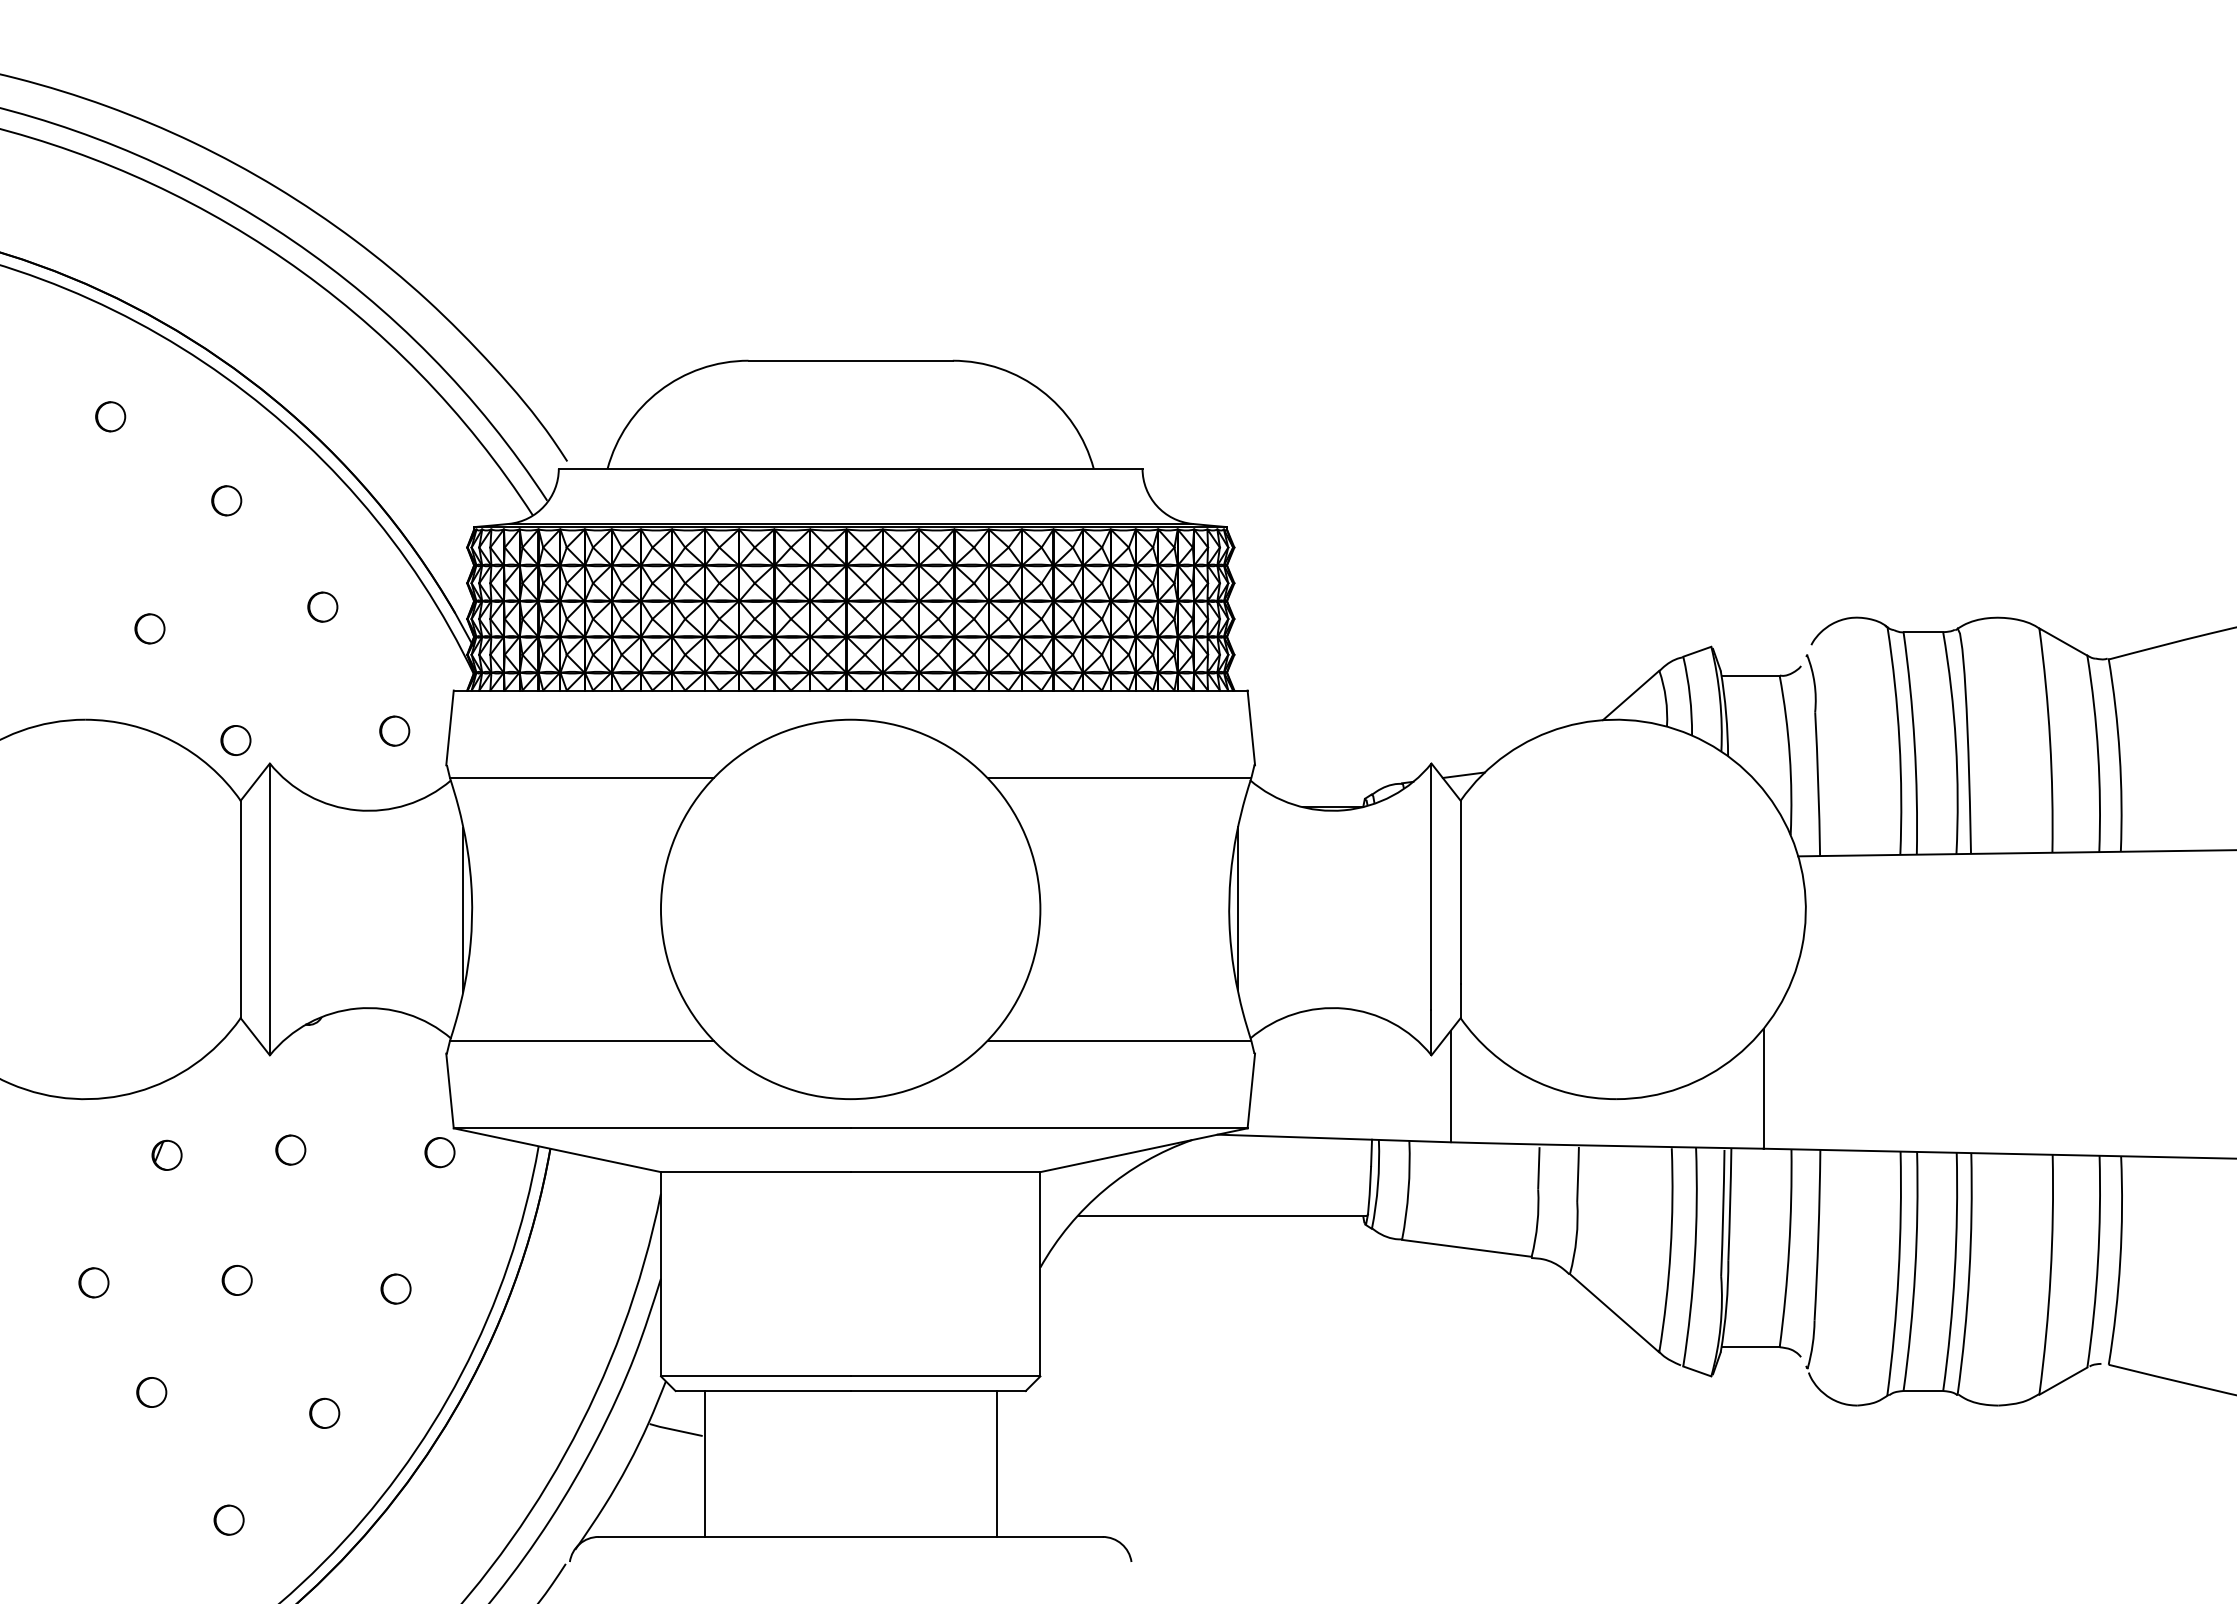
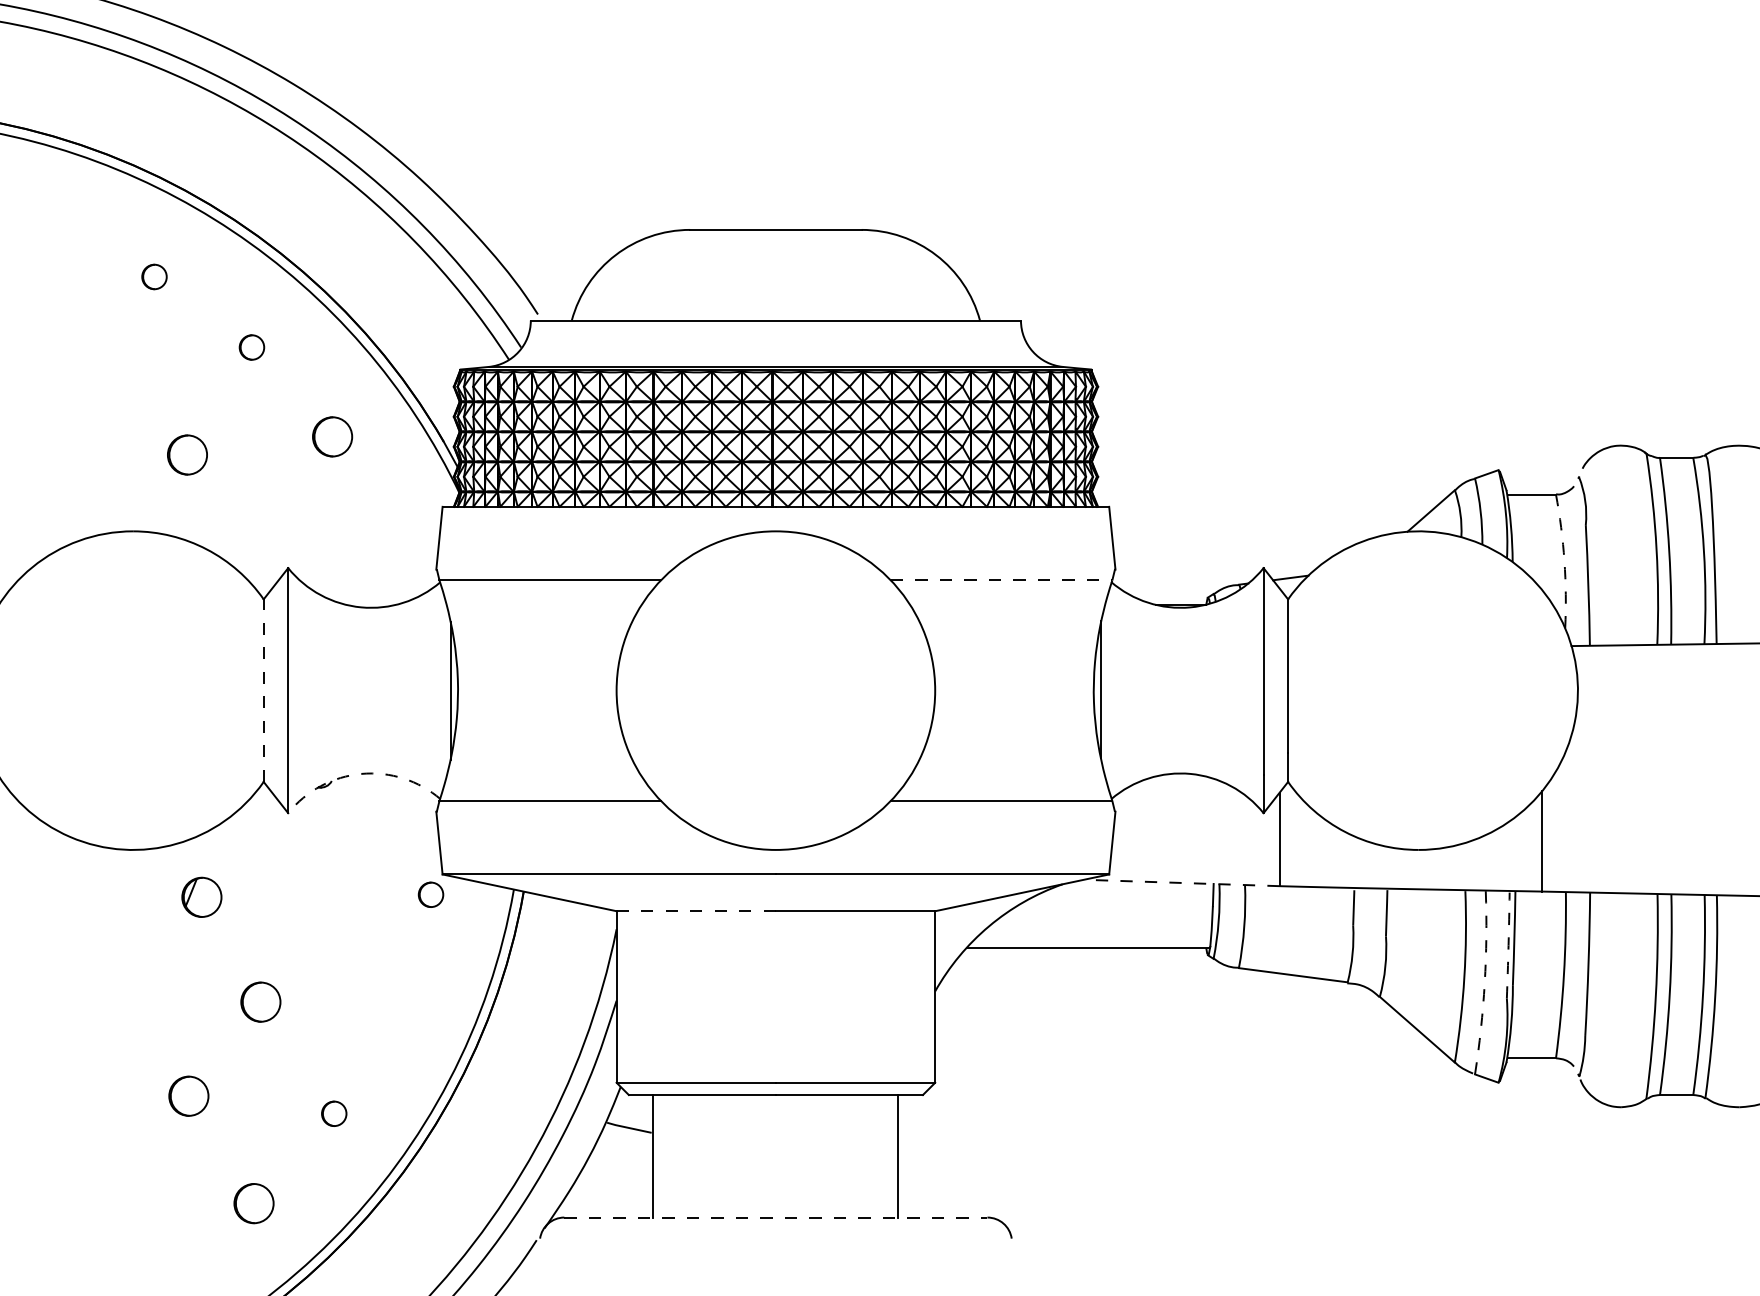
circle: (322, 606) -> (332, 436), size x1.6
circle: (149, 628) -> (187, 454), size x1.6
circle: (394, 730) -> (392, 540), removed
circle: (235, 740) -> (259, 548), removed
arc: (1789, 755) -> (1564, 561), solid -> dashed
line: (1119, 778) -> (1001, 580), solid -> dashed
line: (240, 909) -> (263, 690), solid -> dashed
arc: (357, 1008) -> (361, 773), solid -> dashed
line: (1334, 1138) -> (1182, 882), solid -> dashed
circle: (290, 1149) -> (305, 892), removed
part: (166, 1154) -> (201, 896), size x1.6
line: (755, 1172) -> (695, 911), solid -> dashed
arc: (1723, 1213) -> (1508, 945), solid -> dashed
arc: (1694, 1257) -> (1484, 982), solid -> dashed
circle: (236, 1280) -> (260, 1002), size x1.6
circle: (93, 1282) -> (140, 1003), removed
circle: (395, 1288) -> (393, 1008), removed
circle: (151, 1392) -> (188, 1096), size x1.6
circle: (228, 1519) -> (253, 1202), size x1.6
line: (850, 1536) -> (775, 1217), solid -> dashed

